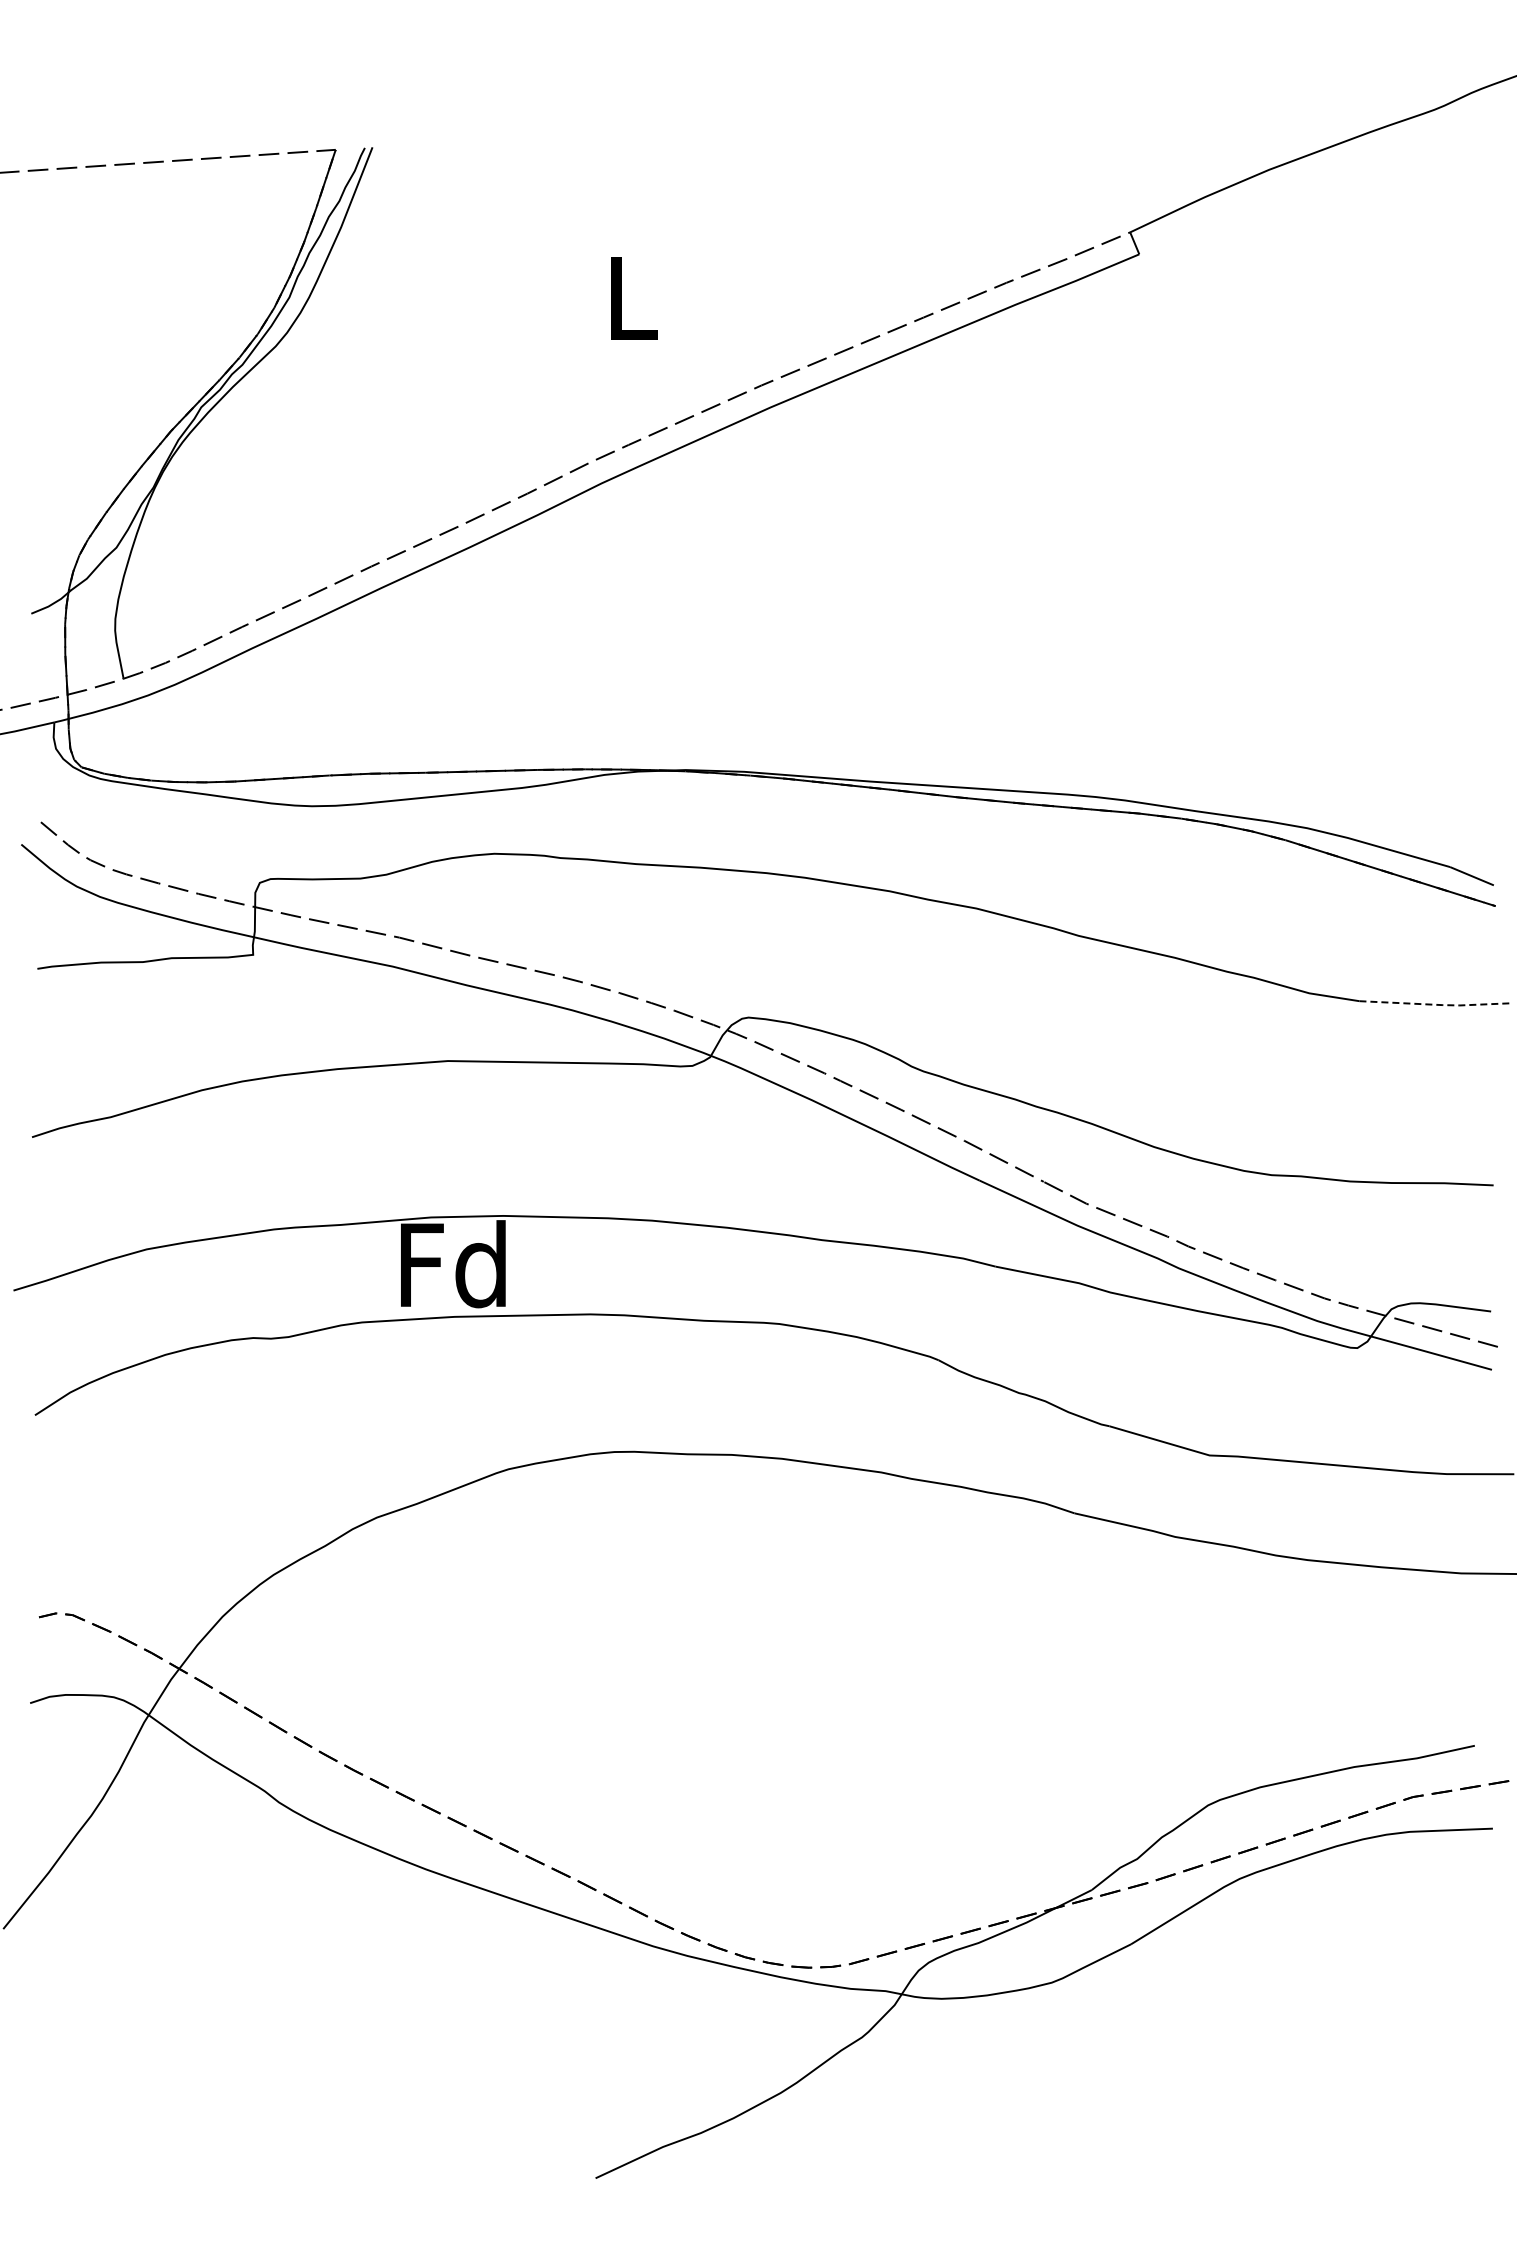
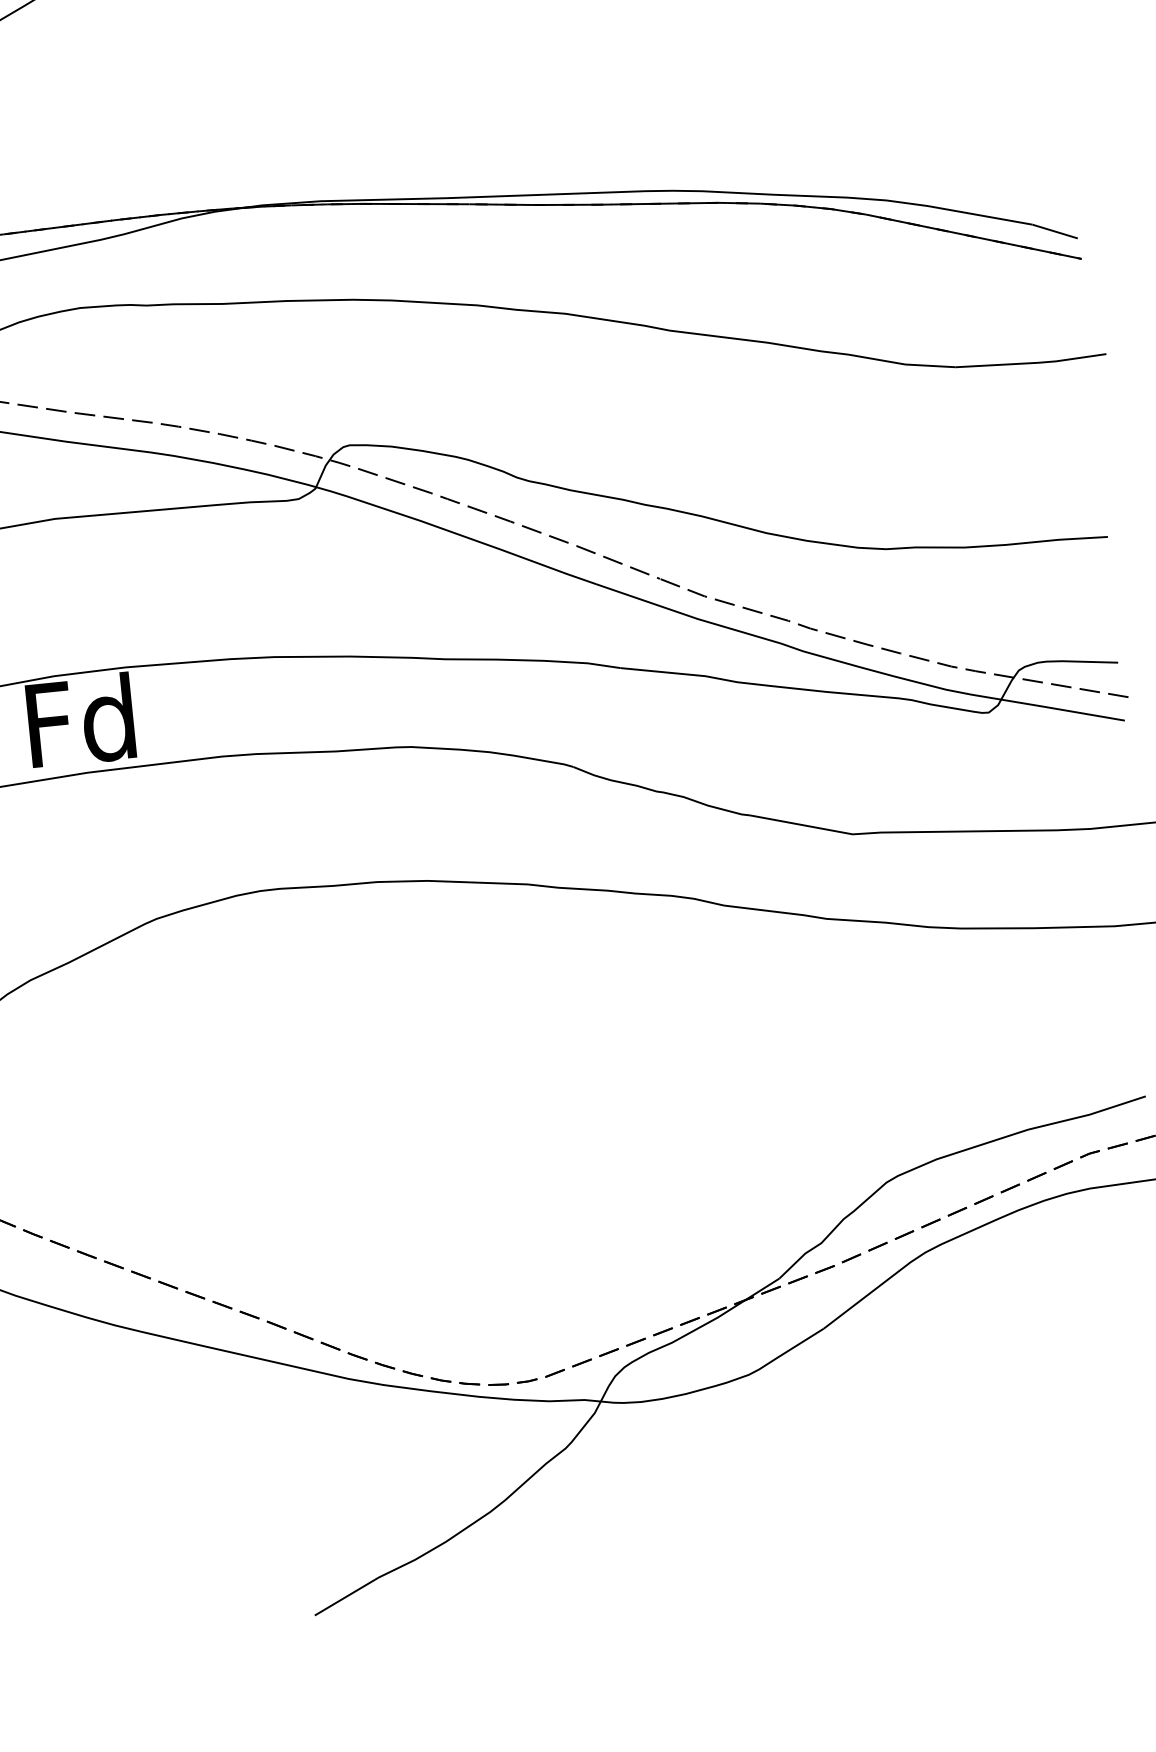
line: (1436, 1004) -> (1032, 362), dashed -> solid

